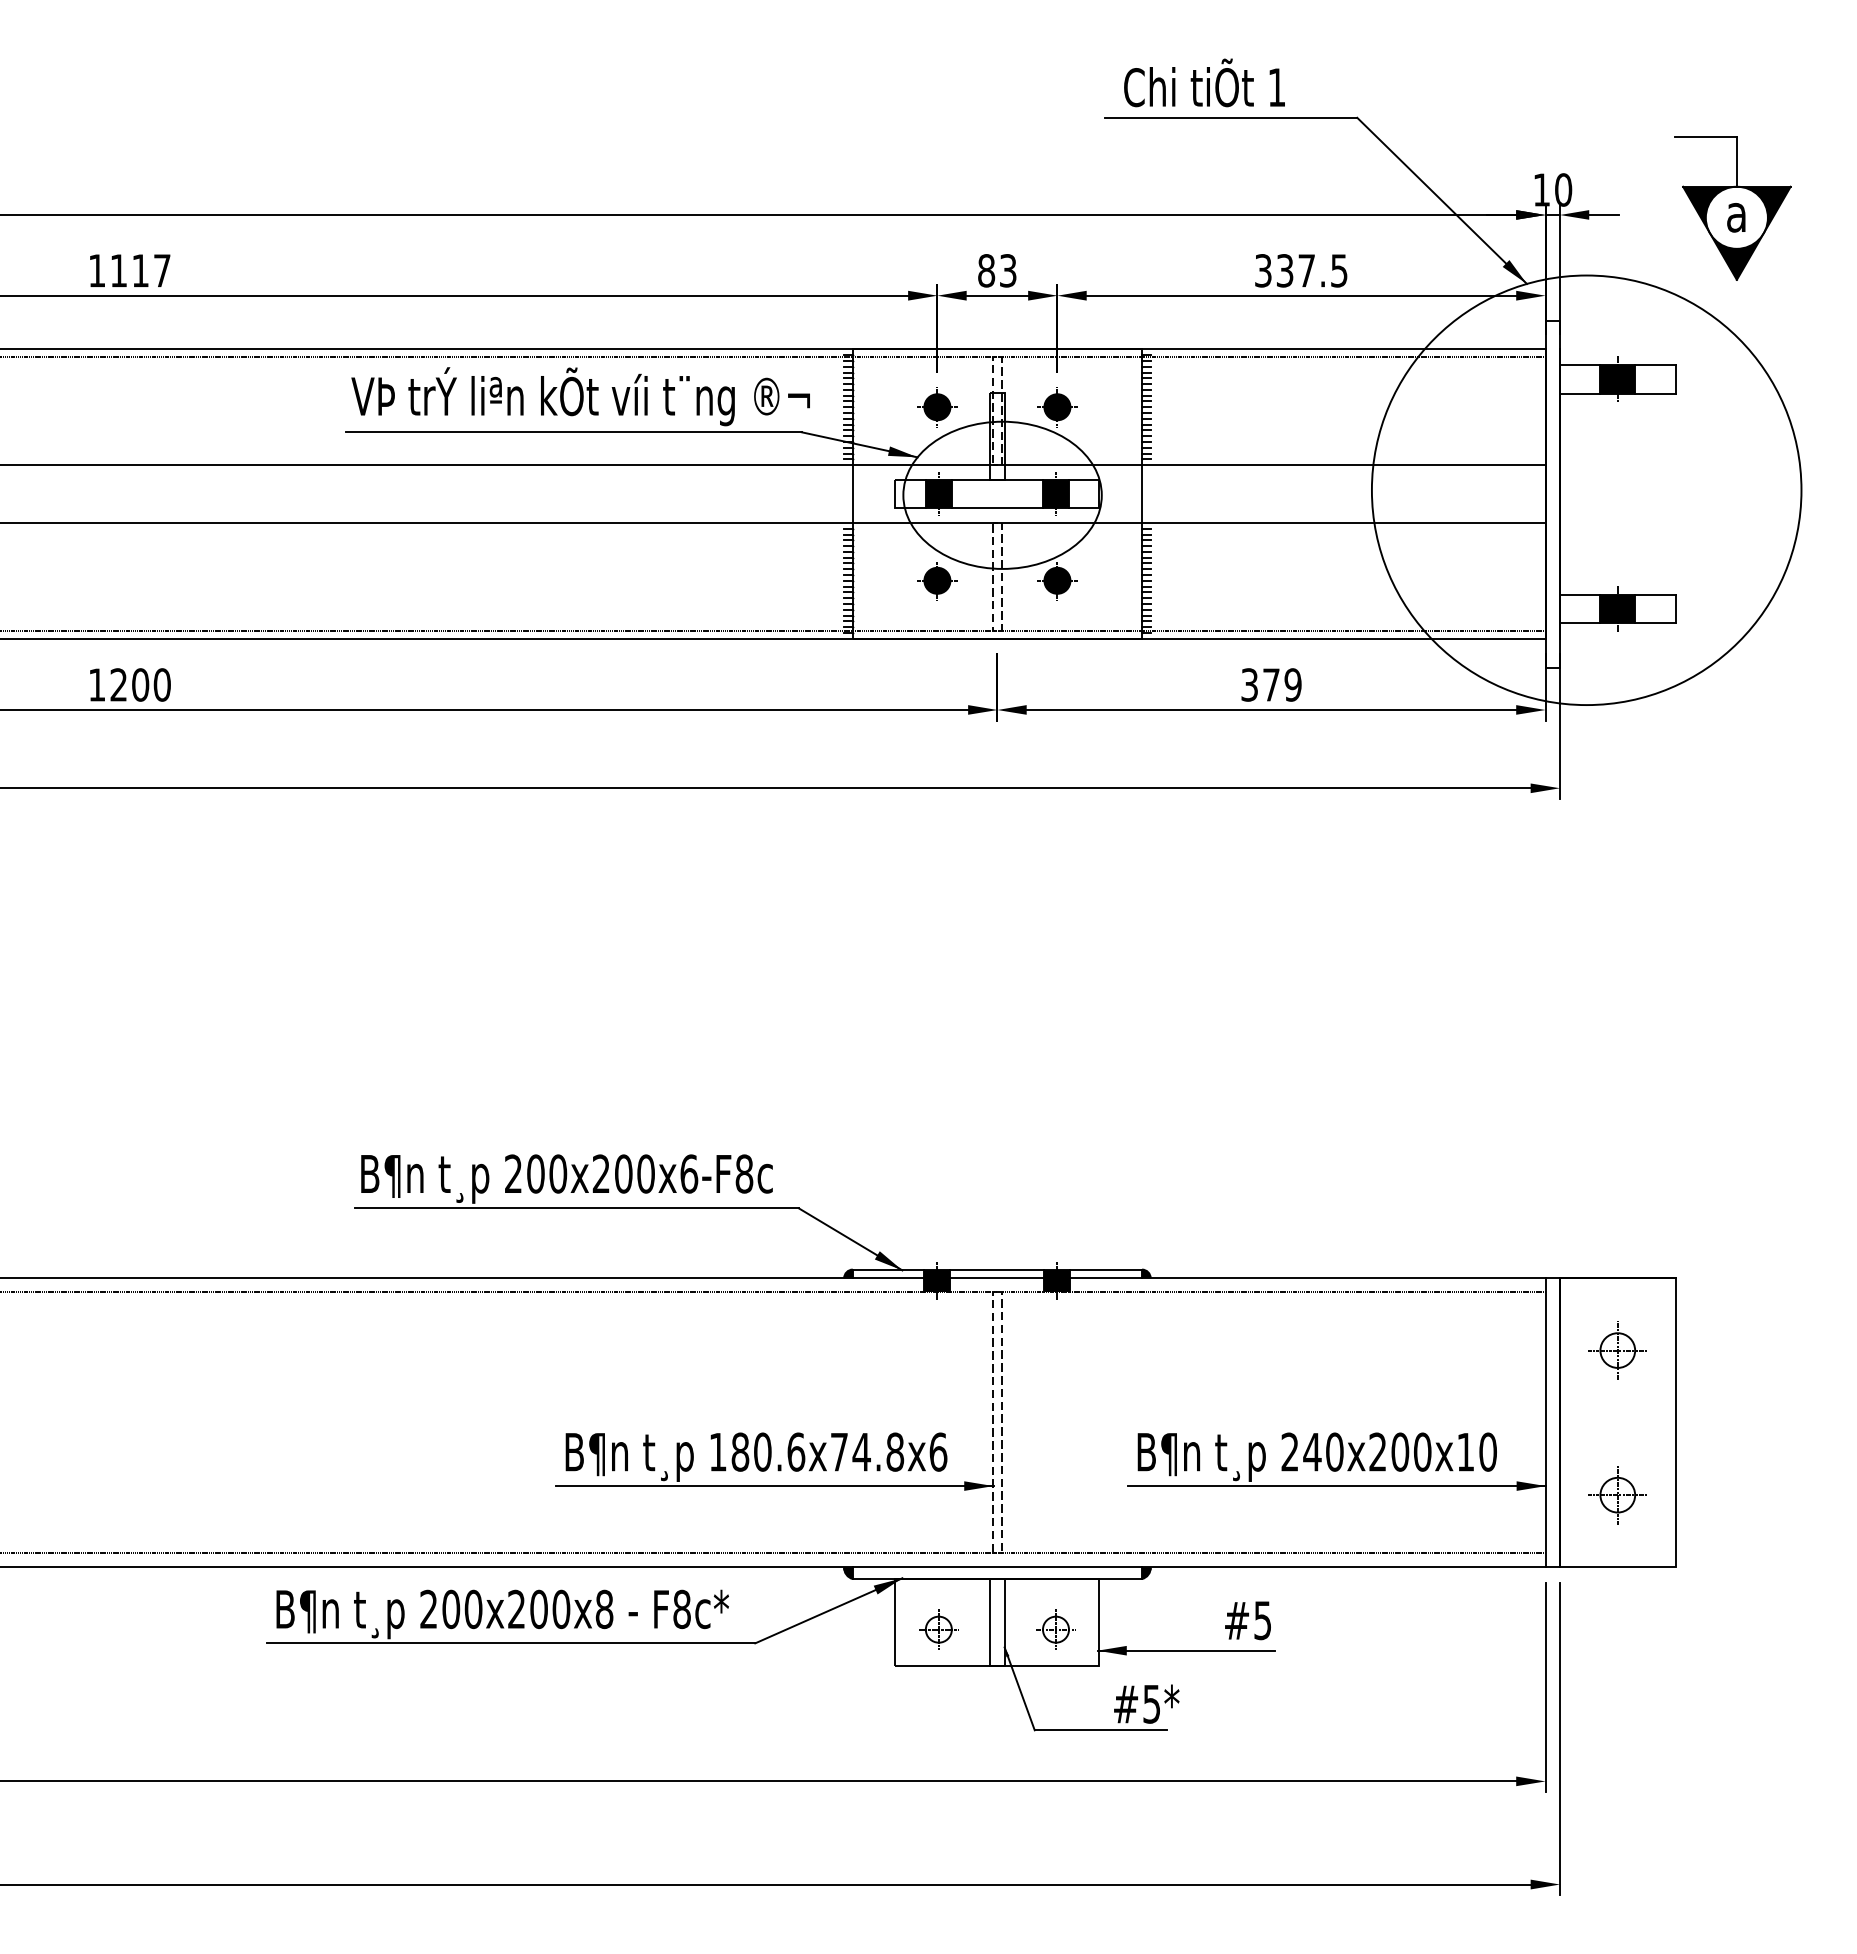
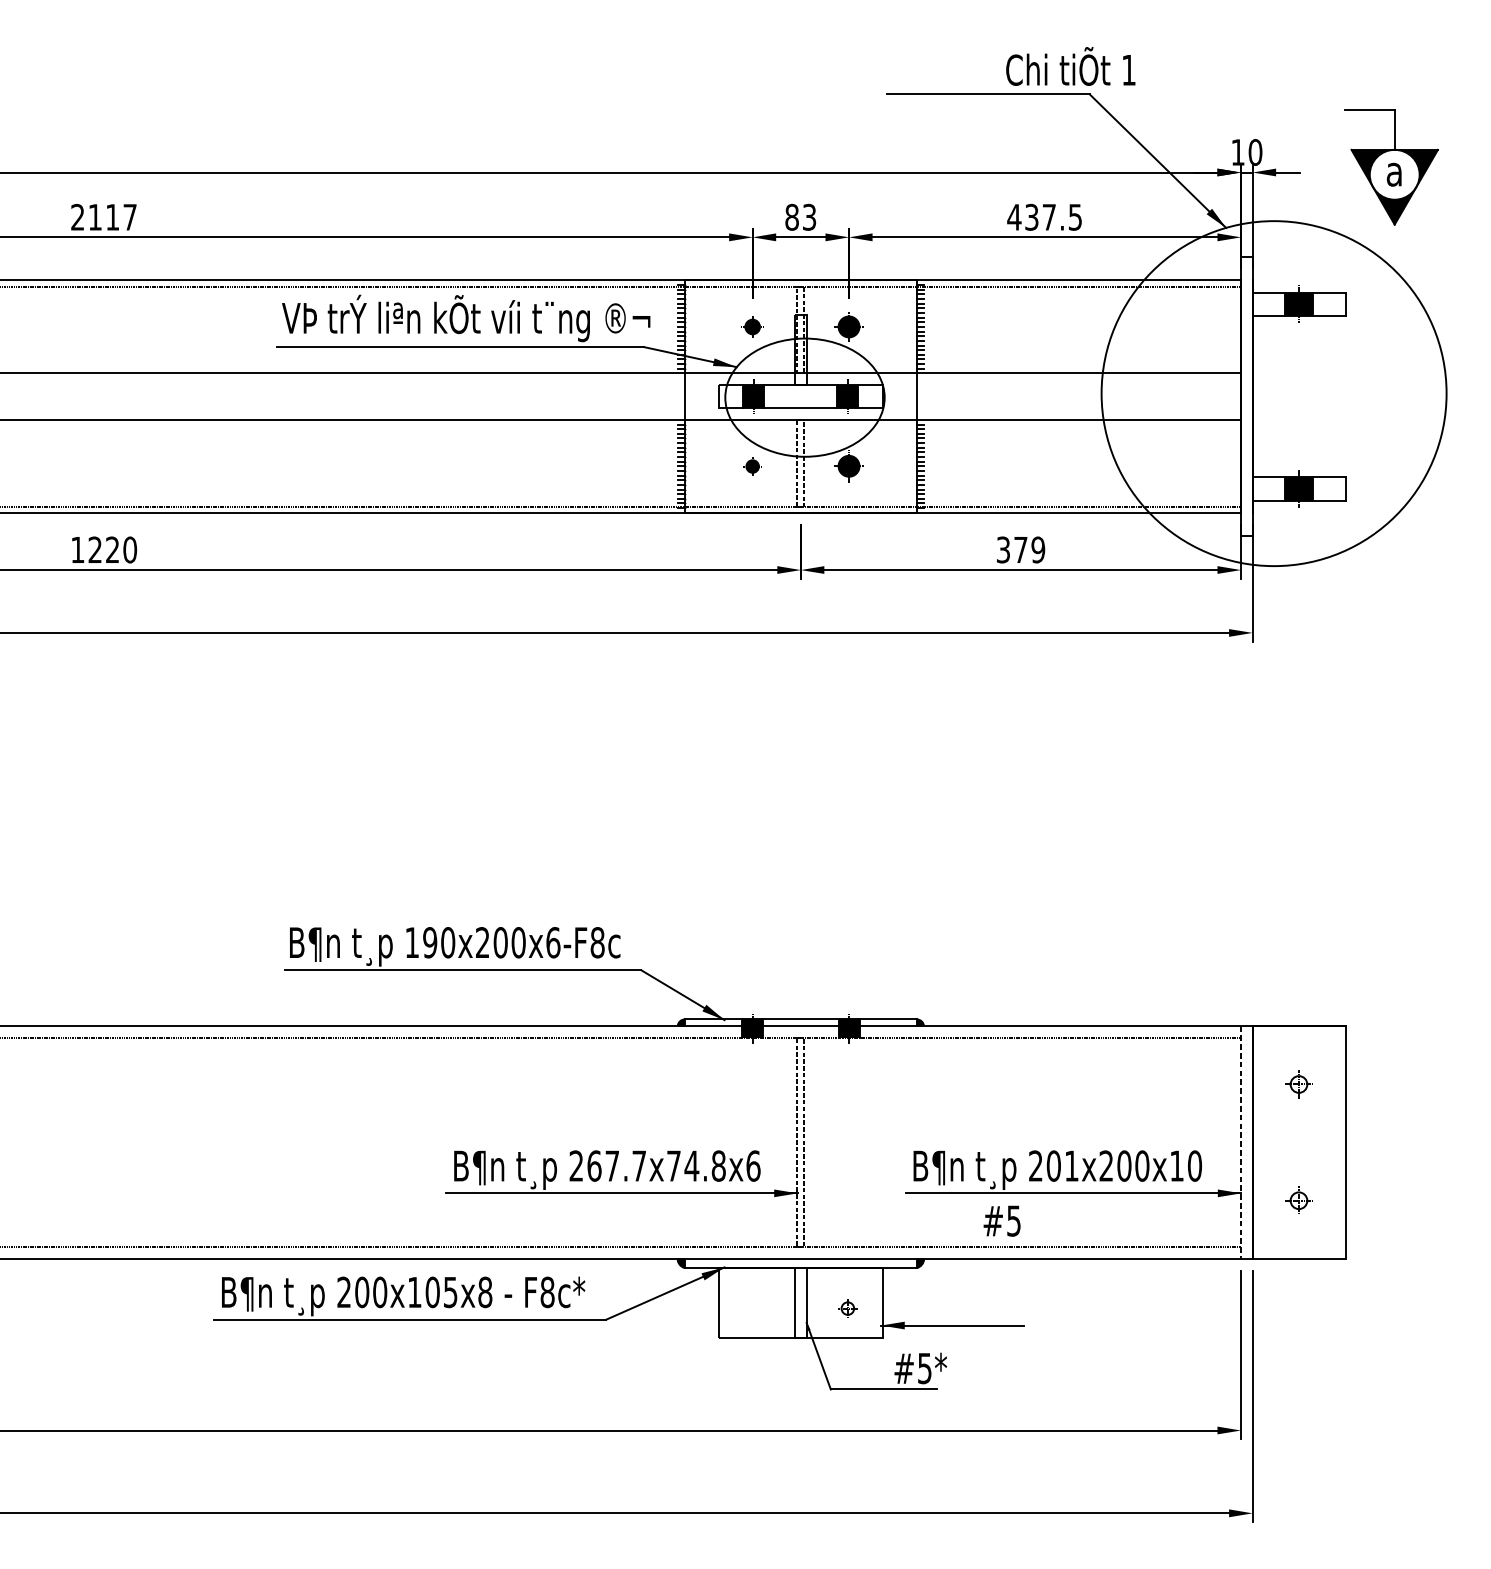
text: (1204, 82) -> (1070, 66), moved
text: (96, 270) -> (77, 217), 1117 -> 2117
text: (1263, 270) -> (1014, 217), 337.5 -> 437.5
part: (937, 407) -> (752, 327), size x0.7
part: (937, 581) -> (752, 466), size x0.6
text: (140, 684) -> (112, 549), 1200 -> 1220
text: (524, 1173) -> (421, 942), 200x200x6-F8c -> 190x200x6-F8c
part: (1617, 1350) -> (1298, 1084), size x0.6
line: (1545, 1422) -> (1241, 1142), solid -> dashed
text: (757, 1451) -> (608, 1165), 180.6x74.8x6 -> 267.7x74.8x6
text: (1323, 1451) -> (1062, 1165), 240x200x10 -> 201x200x10
part: (1617, 1495) -> (1298, 1200), size x0.6
text: (539, 1609) -> (433, 1292), 200x200x8 -> 200x105x8
text: (1247, 1620) -> (1001, 1220), moved
part: (938, 1629) -> (753, 1308), removed
part: (1055, 1629) -> (847, 1308), size x0.6

